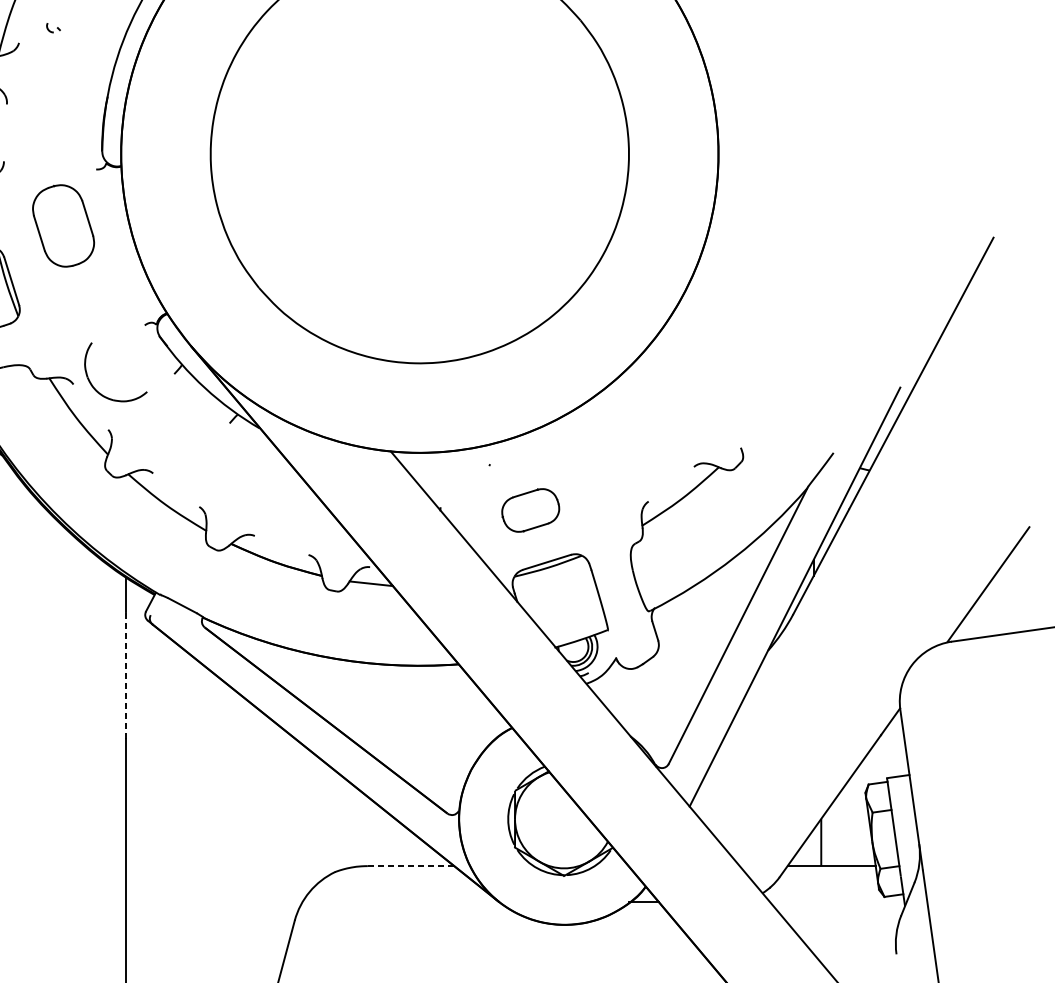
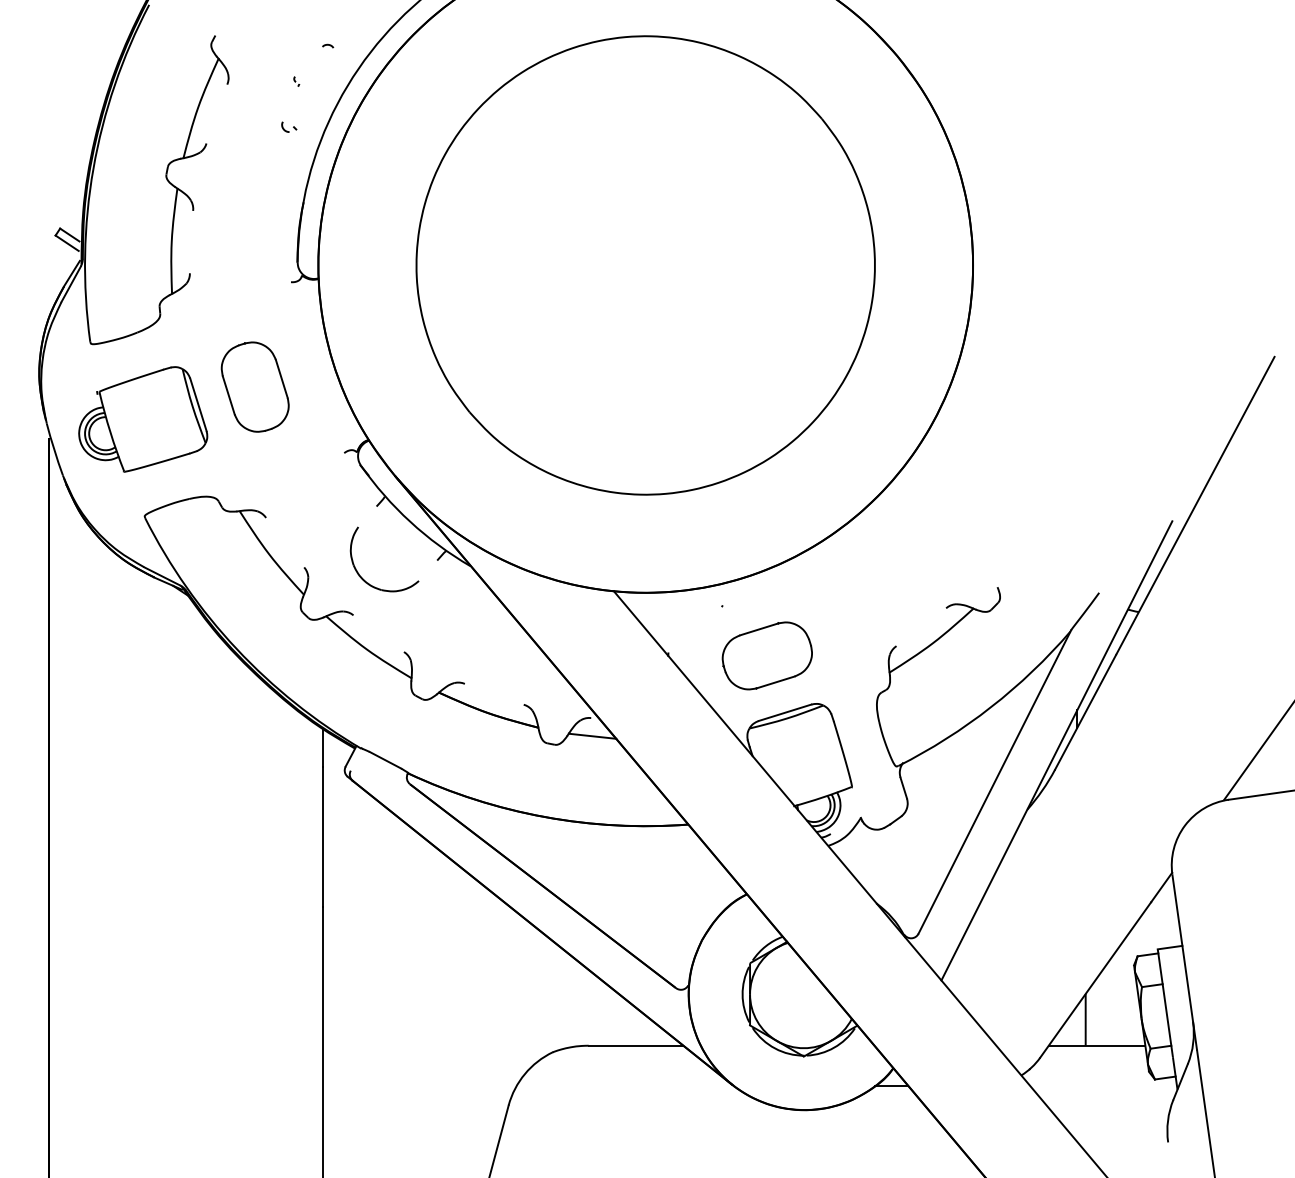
part: (53, 27) -> (289, 126), moved
part: (62, 225) -> (254, 386), moved
part: (101, 393) -> (368, 582), moved
part: (530, 510) -> (766, 655), size x1.43
line: (125, 675) -> (323, 836), dashed -> solid
line: (410, 865) -> (635, 1045), dashed -> solid

